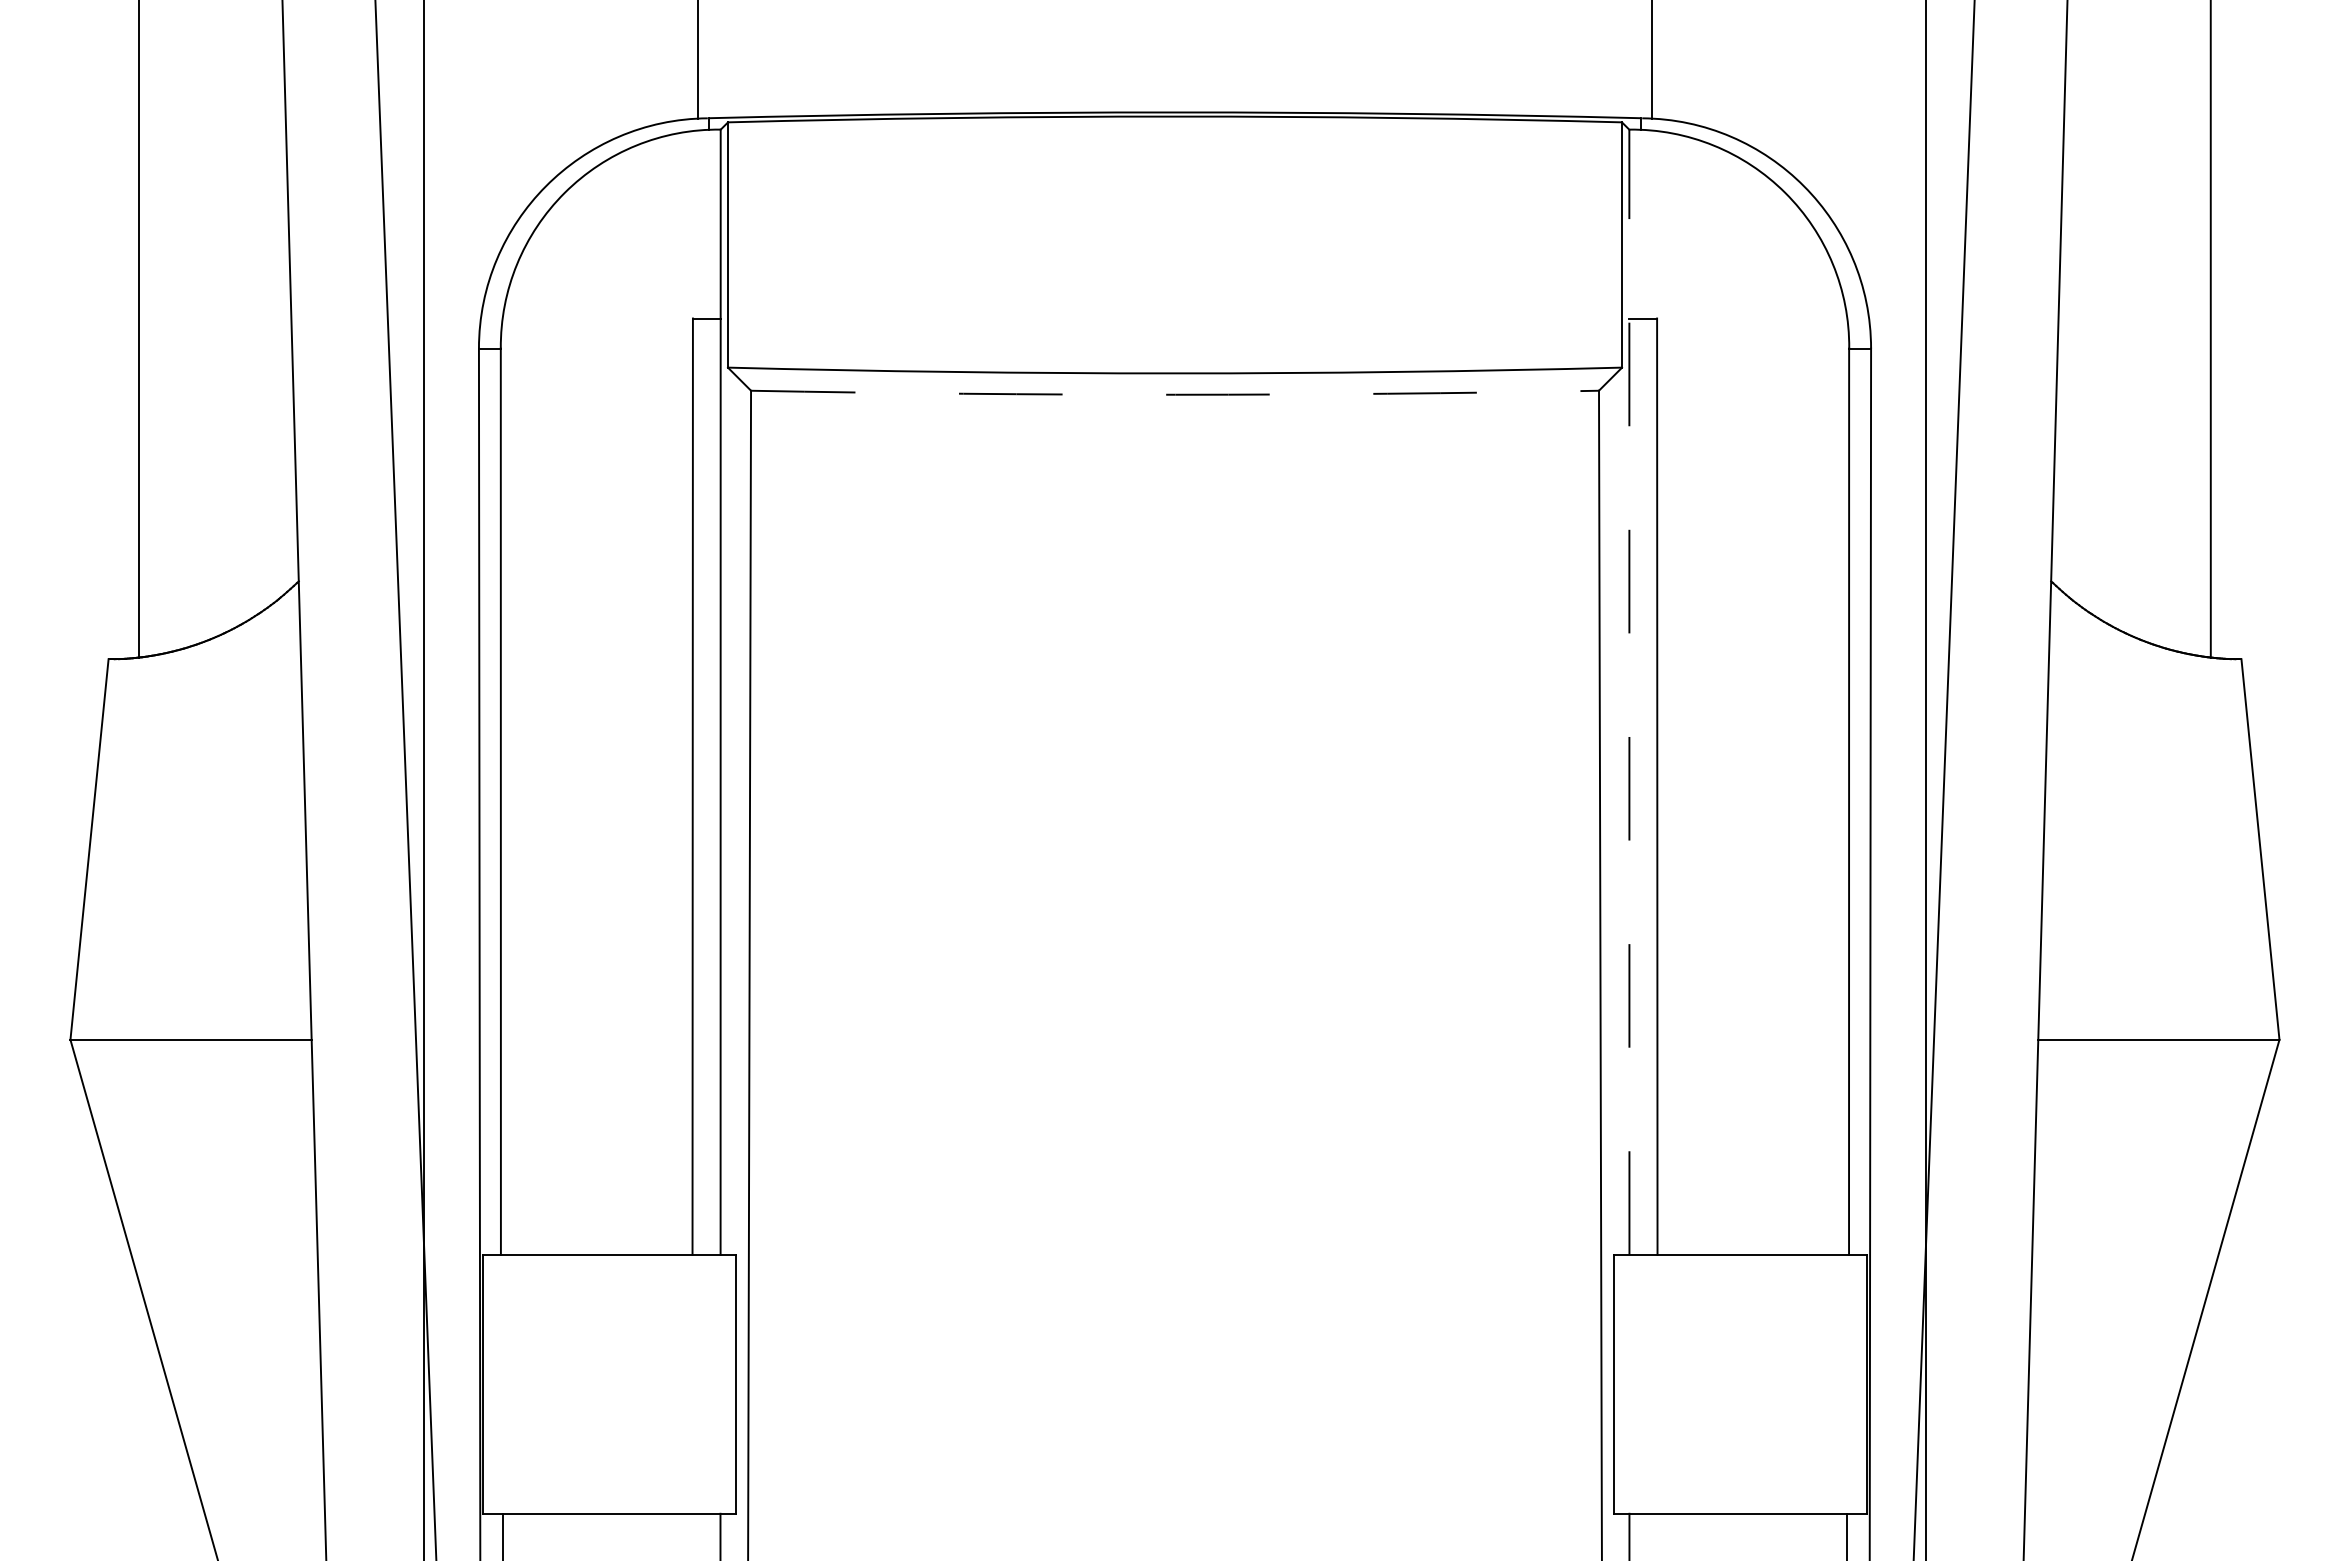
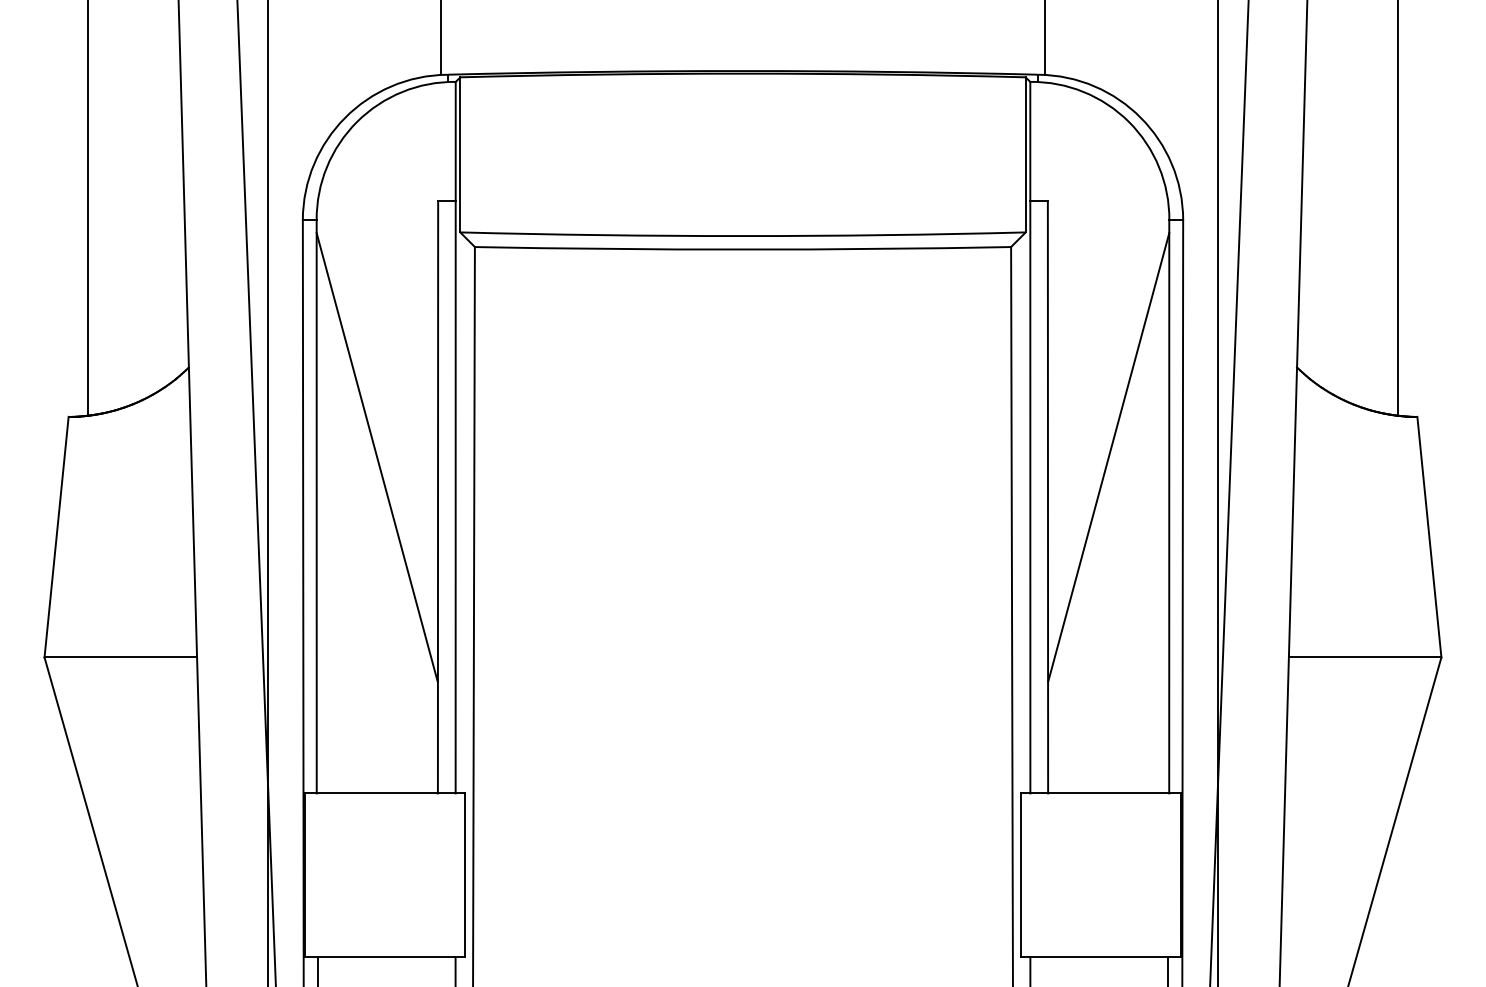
arc: (1175, 394) -> (743, 249), dashed -> solid
line: (1629, 691) -> (1030, 437), dashed -> solid
line: (595, 723) -> (376, 457), added
line: (1753, 723) -> (1108, 457), added

